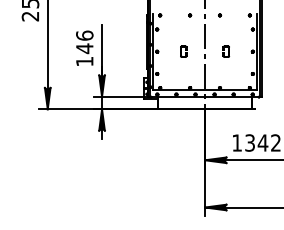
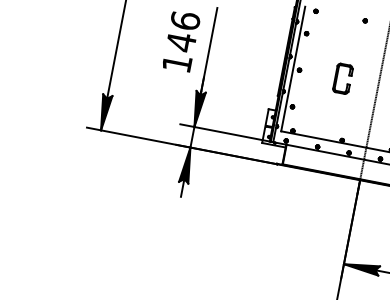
part: (183, 51) -> (342, 78), size x1.6

